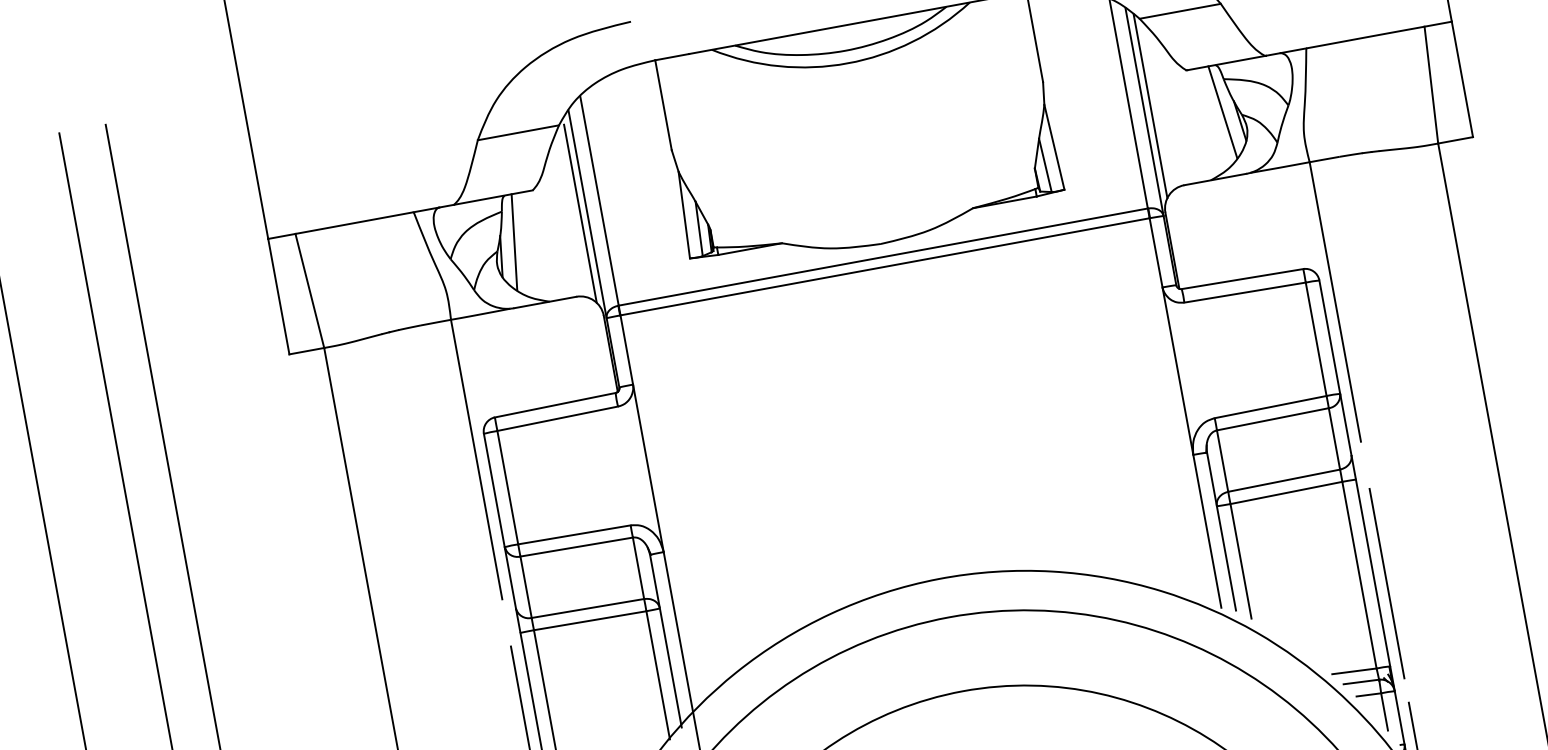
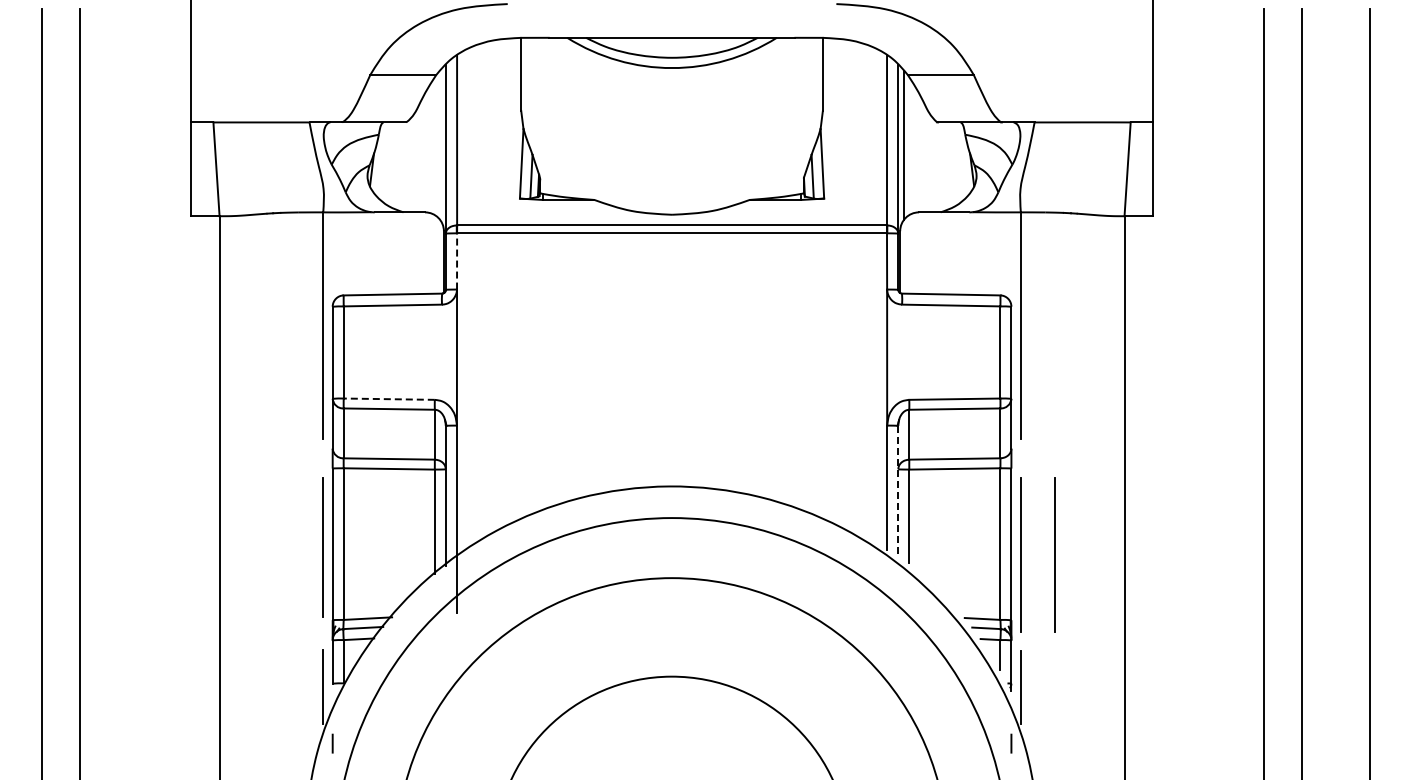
line: (1222, 112) -> (959, 160), removed
line: (580, 213) -> (440, 147), removed
line: (514, 242) -> (384, 160), removed
line: (627, 348) -> (457, 260), solid -> dashed
line: (1221, 532) -> (898, 490), solid -> dashed
line: (574, 535) -> (389, 399), solid -> dashed
line: (1428, 575) -> (1054, 554), added

